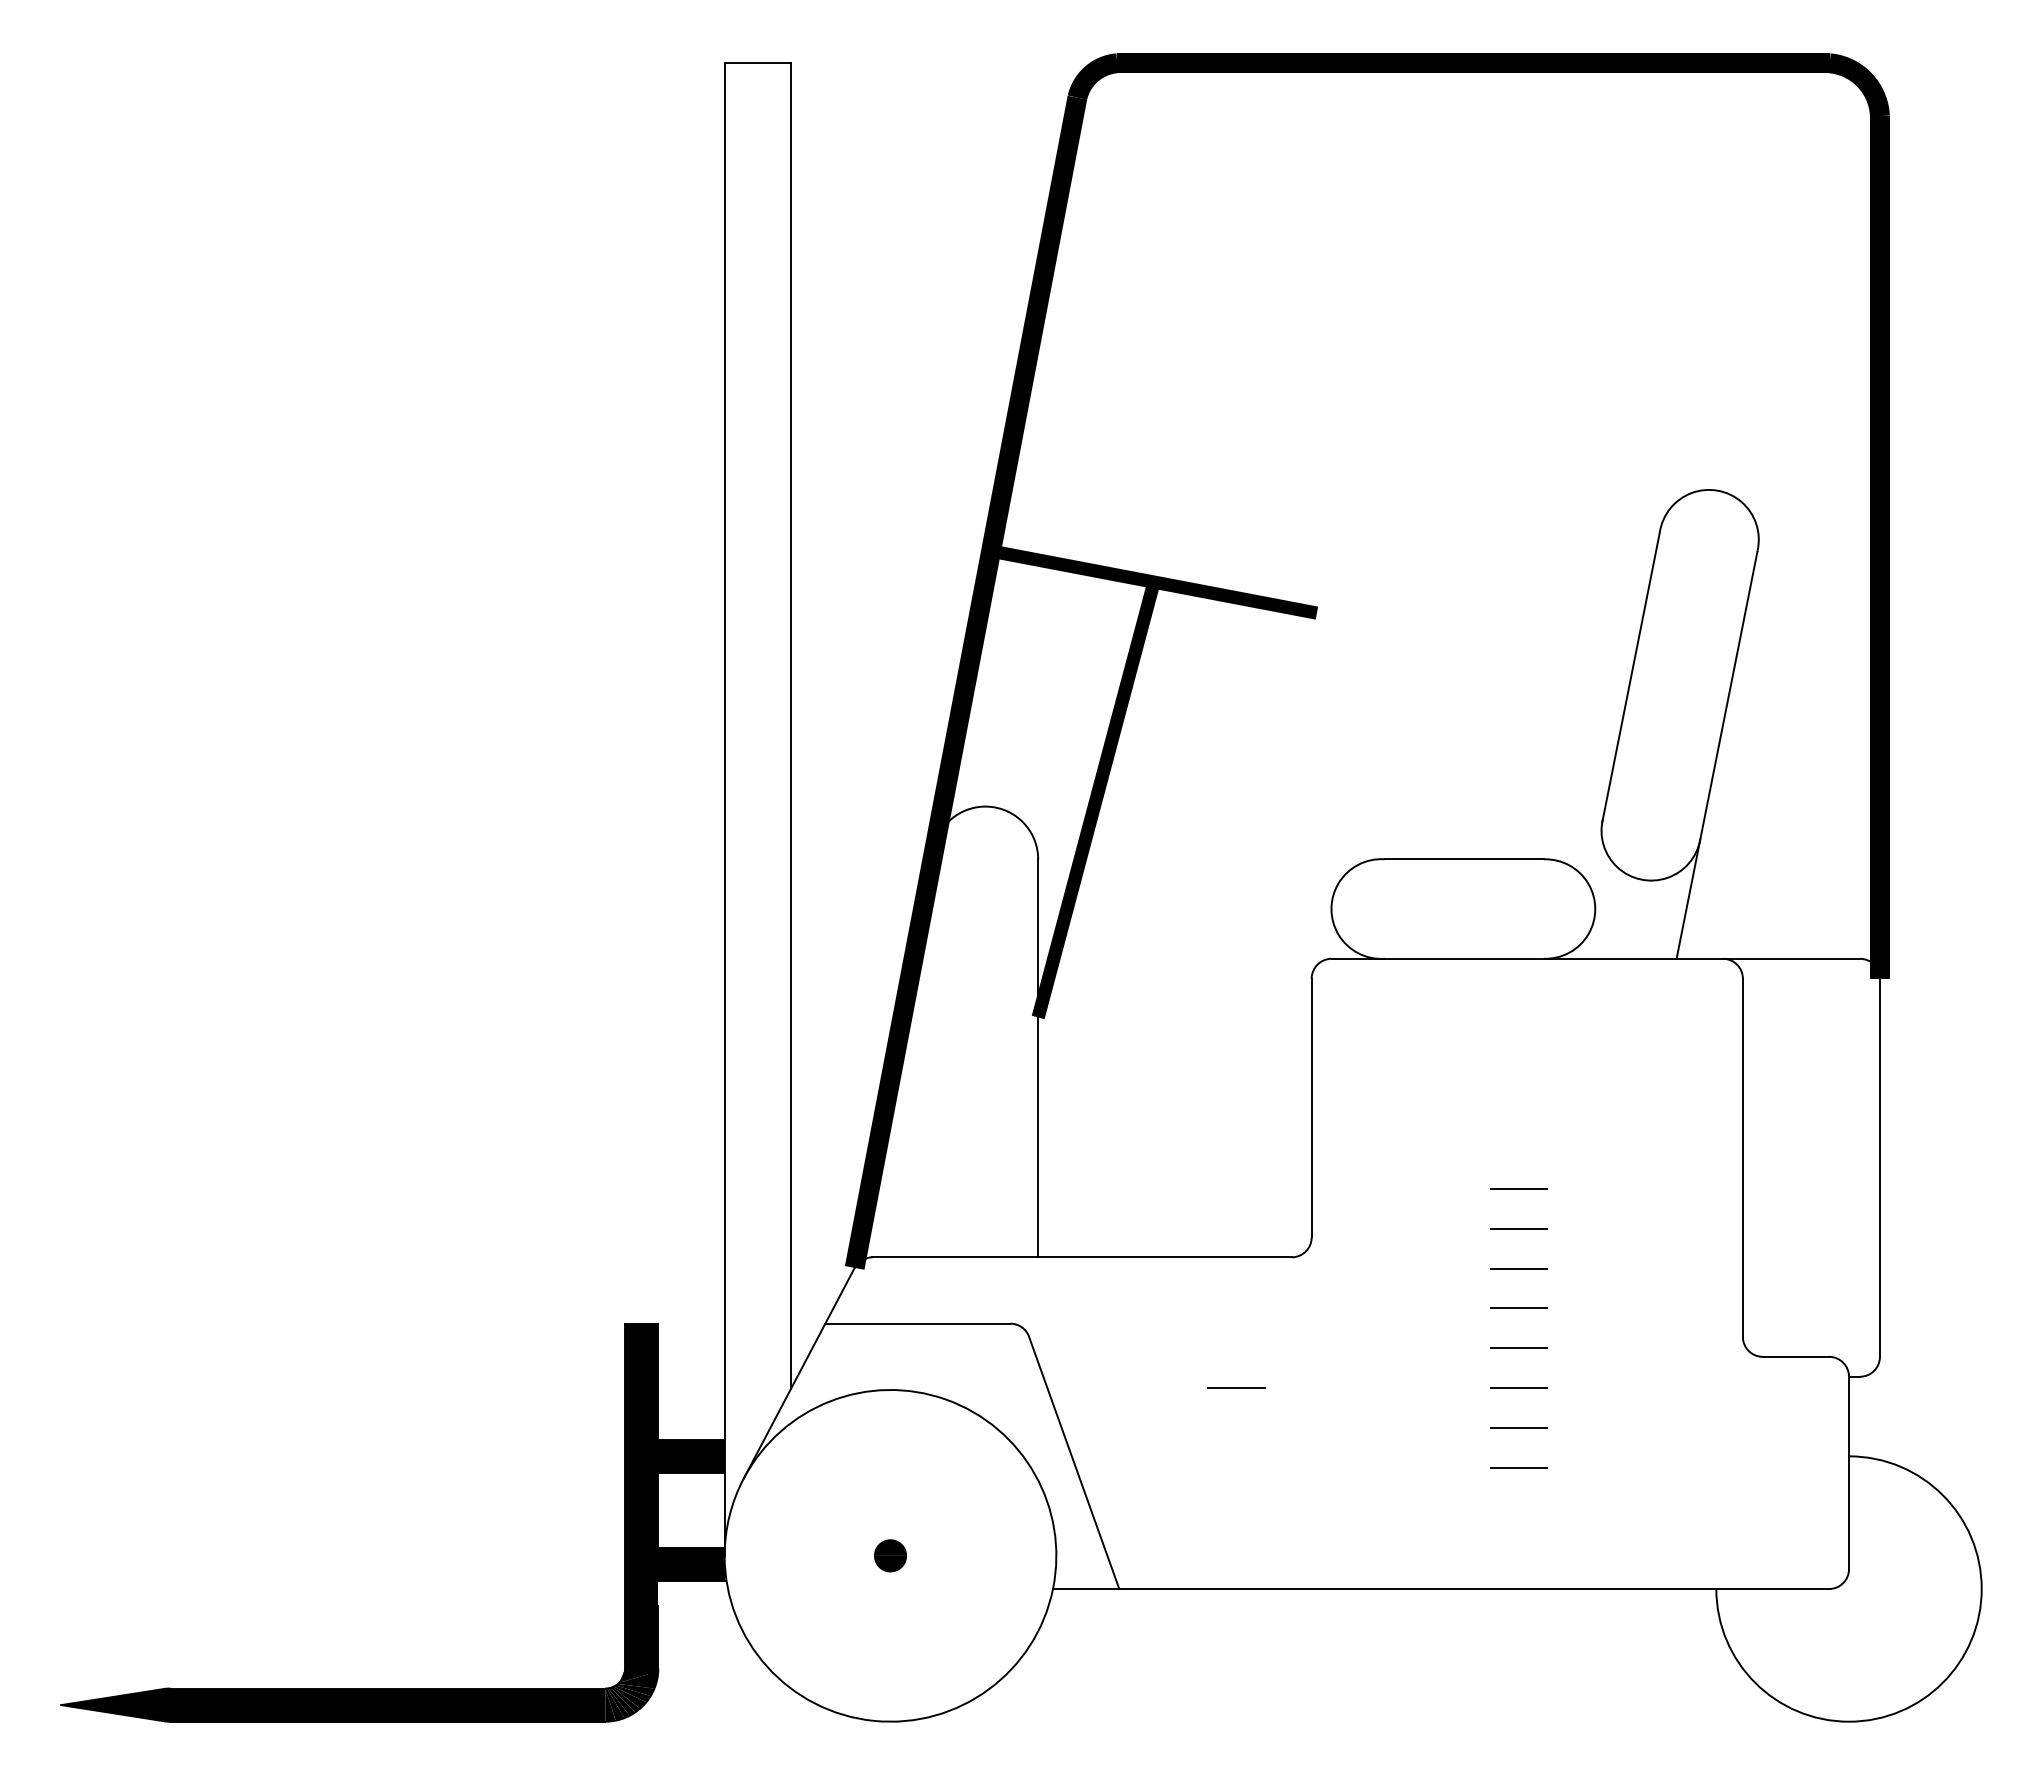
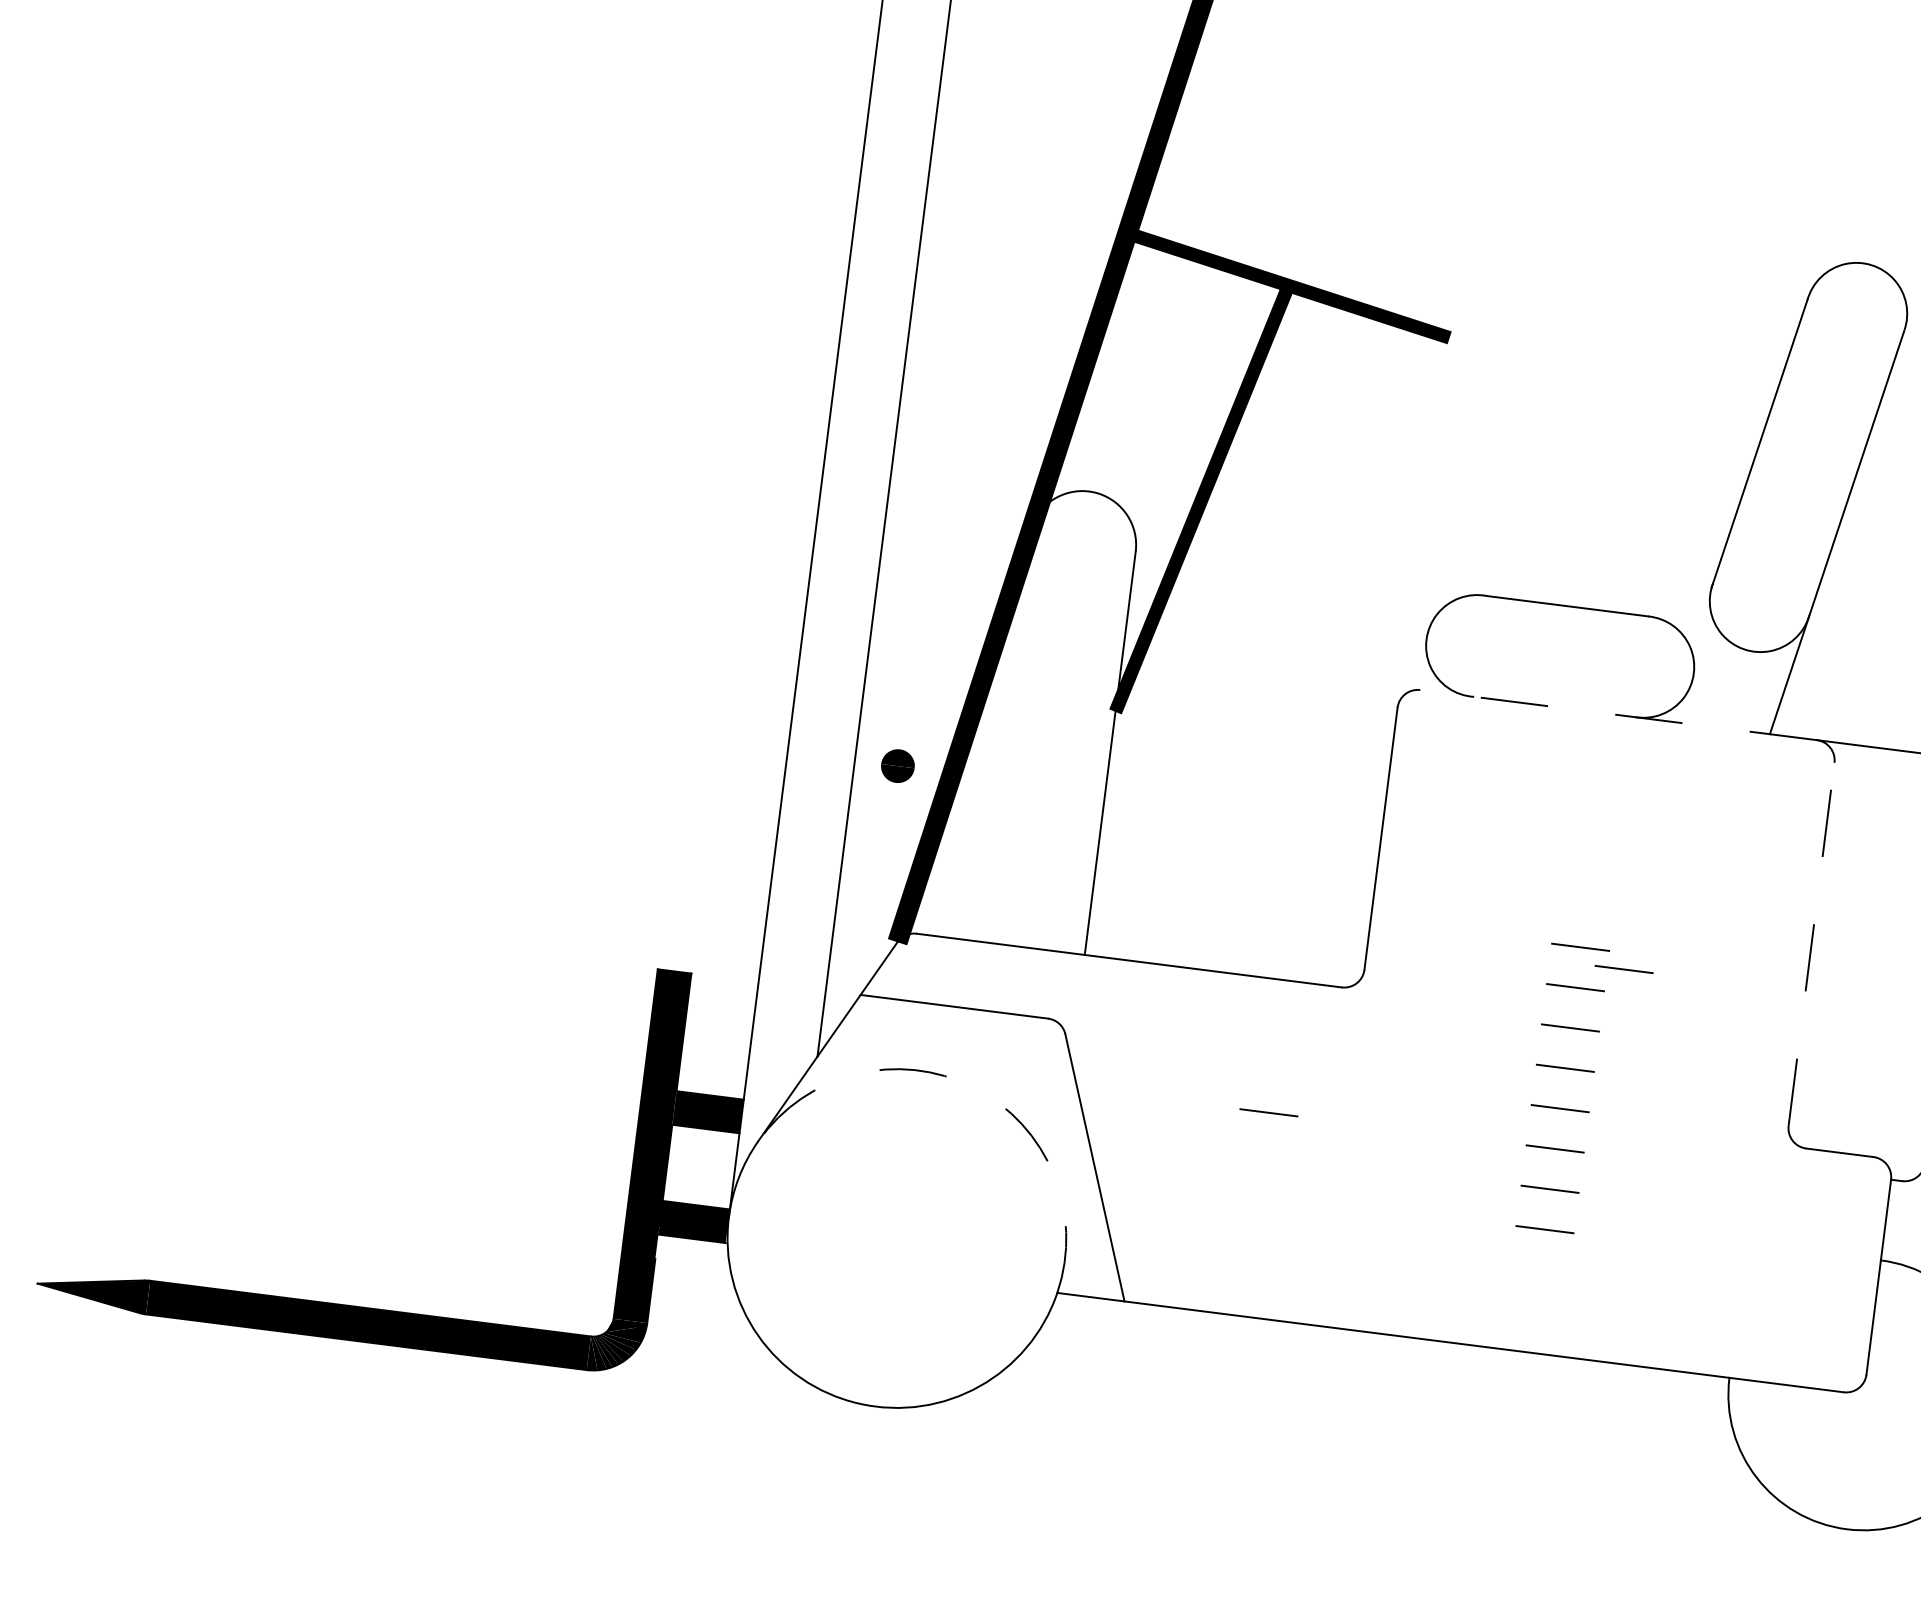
line: (1527, 958) -> (1618, 714), solid -> dashed
line: (1742, 1157) -> (1811, 943), solid -> dashed
line: (1563, 1204) -> (1623, 968), added
arc: (946, 1399) -> (973, 1087), solid -> dashed
part: (890, 1555) -> (897, 765), moved

